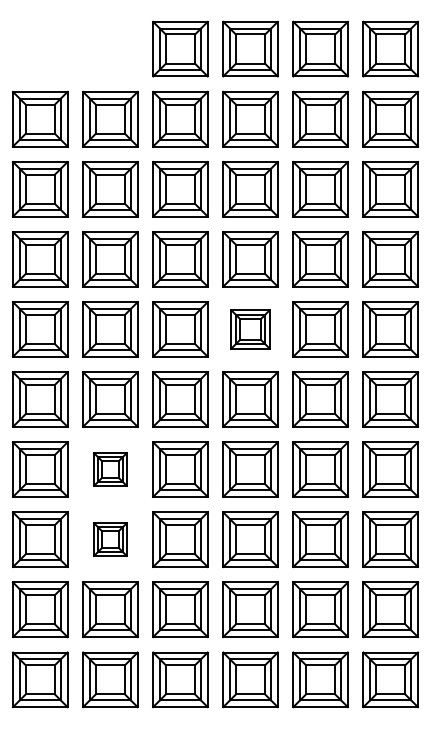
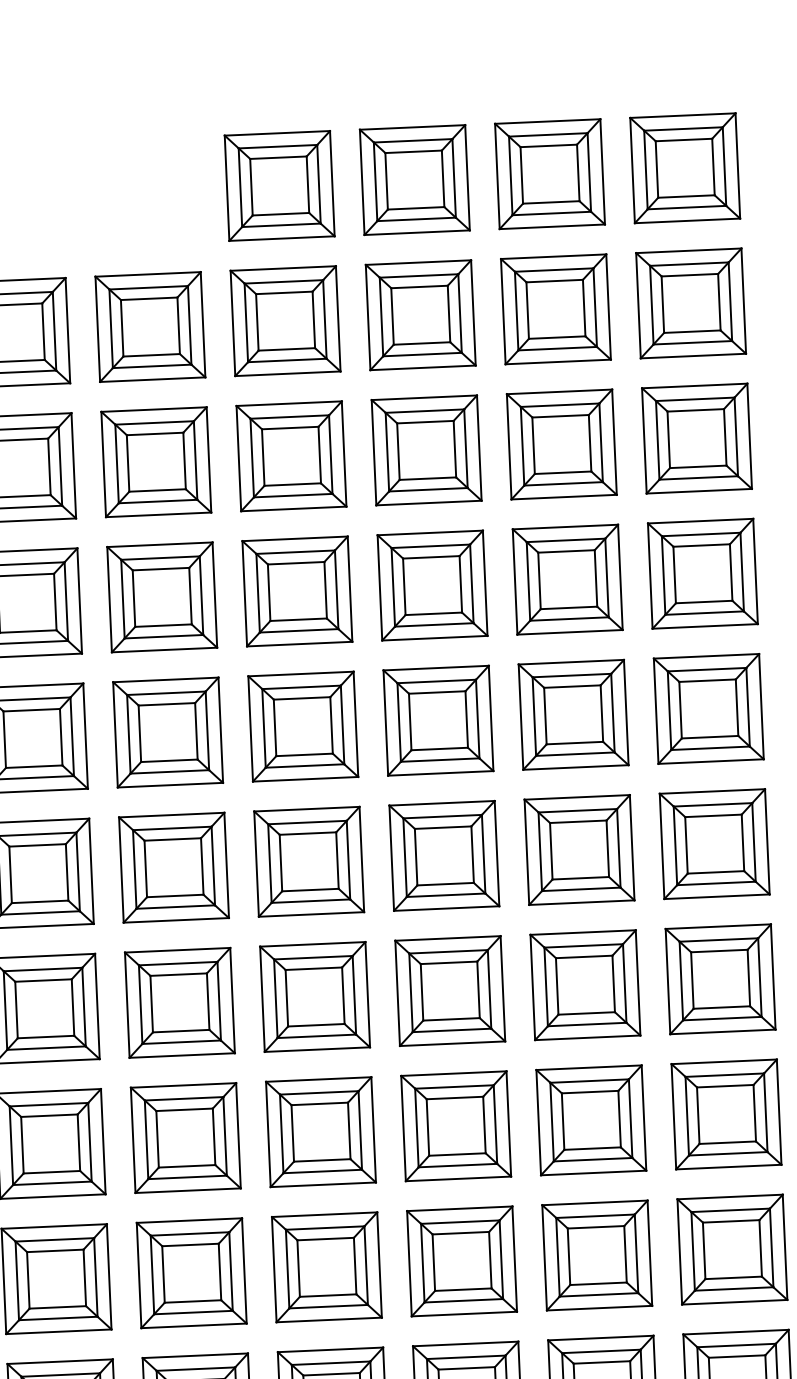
part: (250, 329) -> (438, 720), size x1.43
part: (110, 469) -> (180, 1002), size x1.67
part: (110, 539) -> (186, 1137), size x1.67

